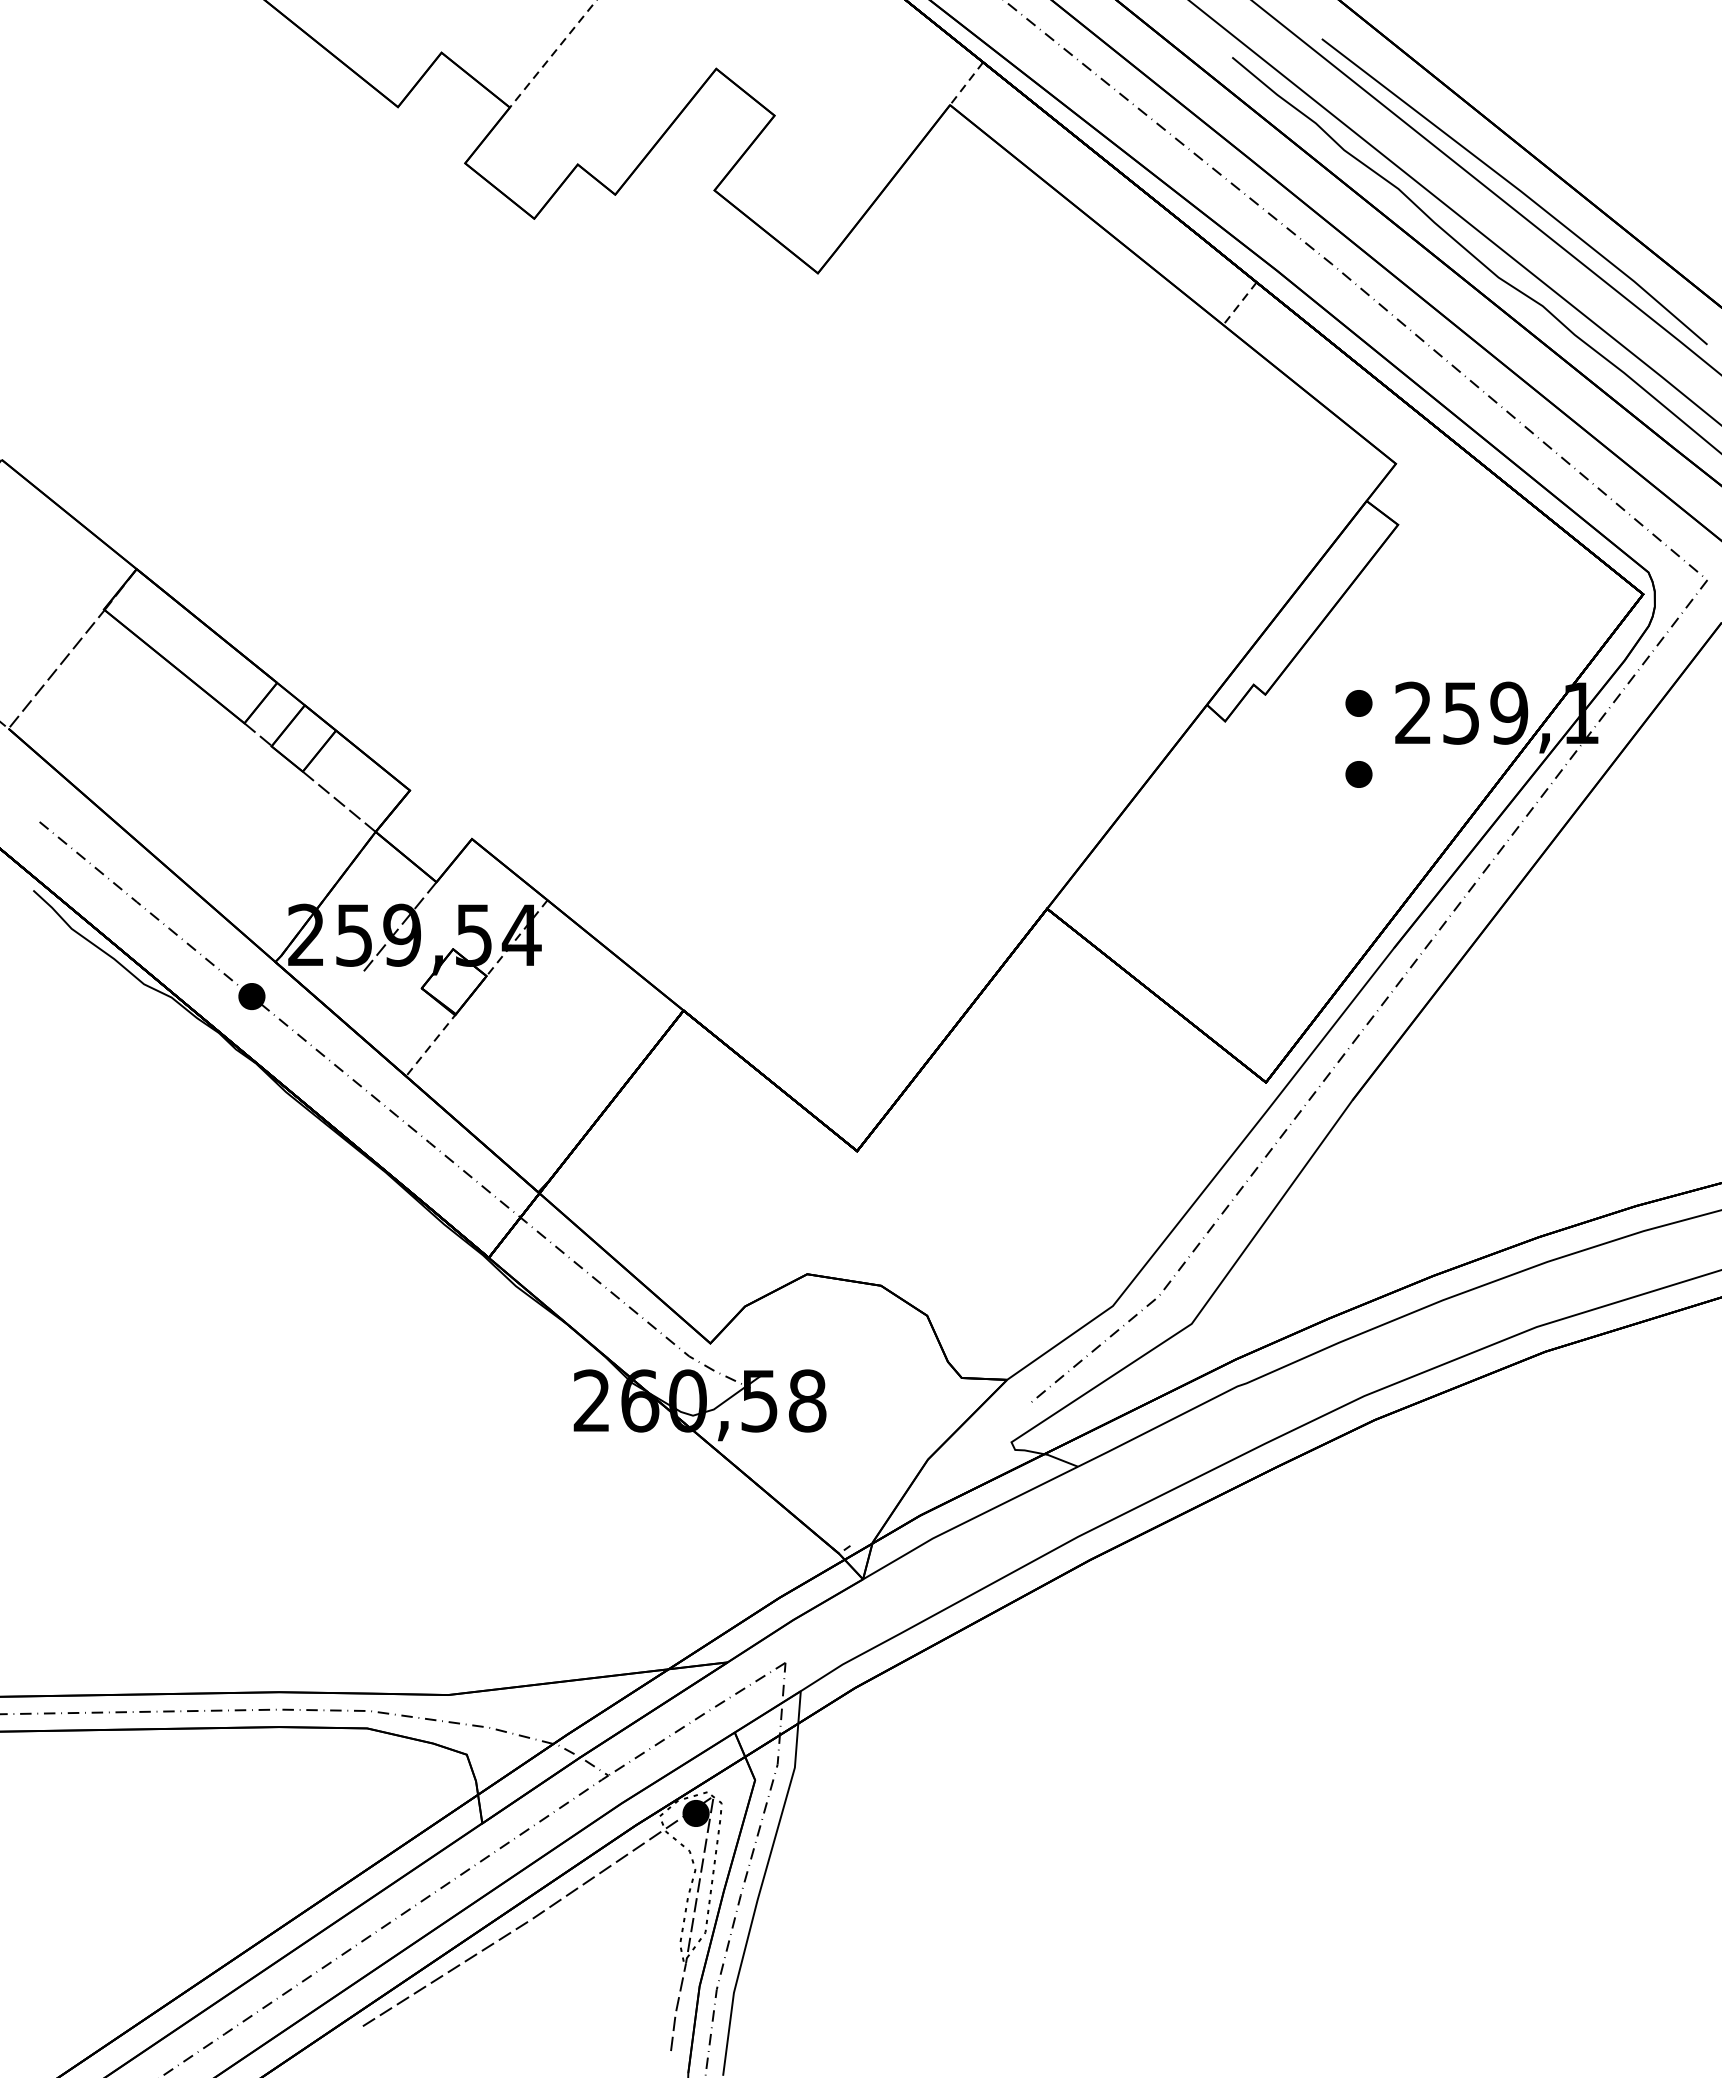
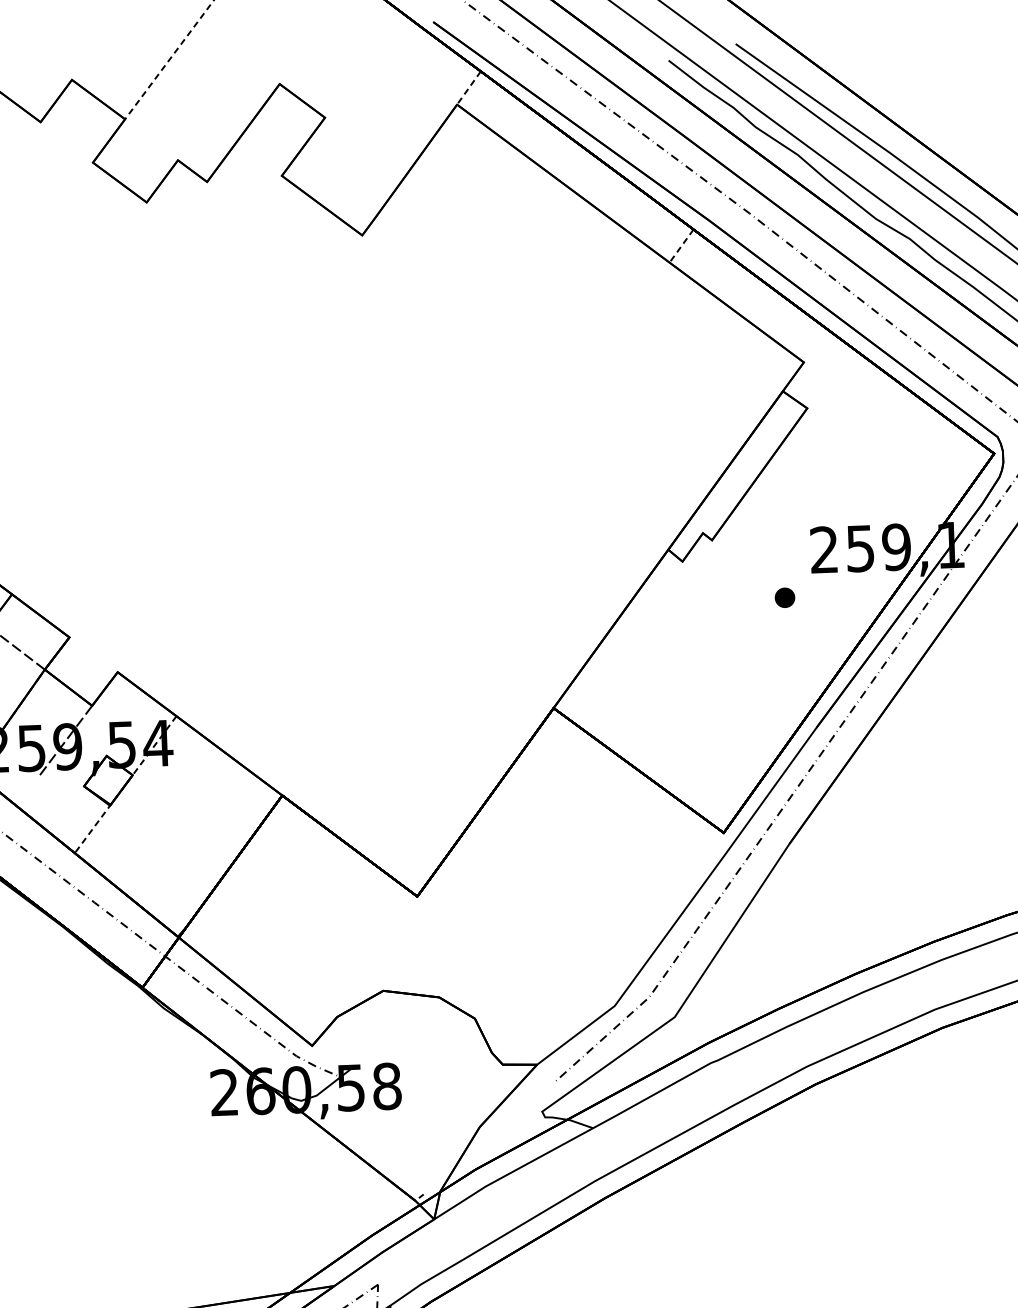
part: (1358, 703) -> (782, 544), removed

